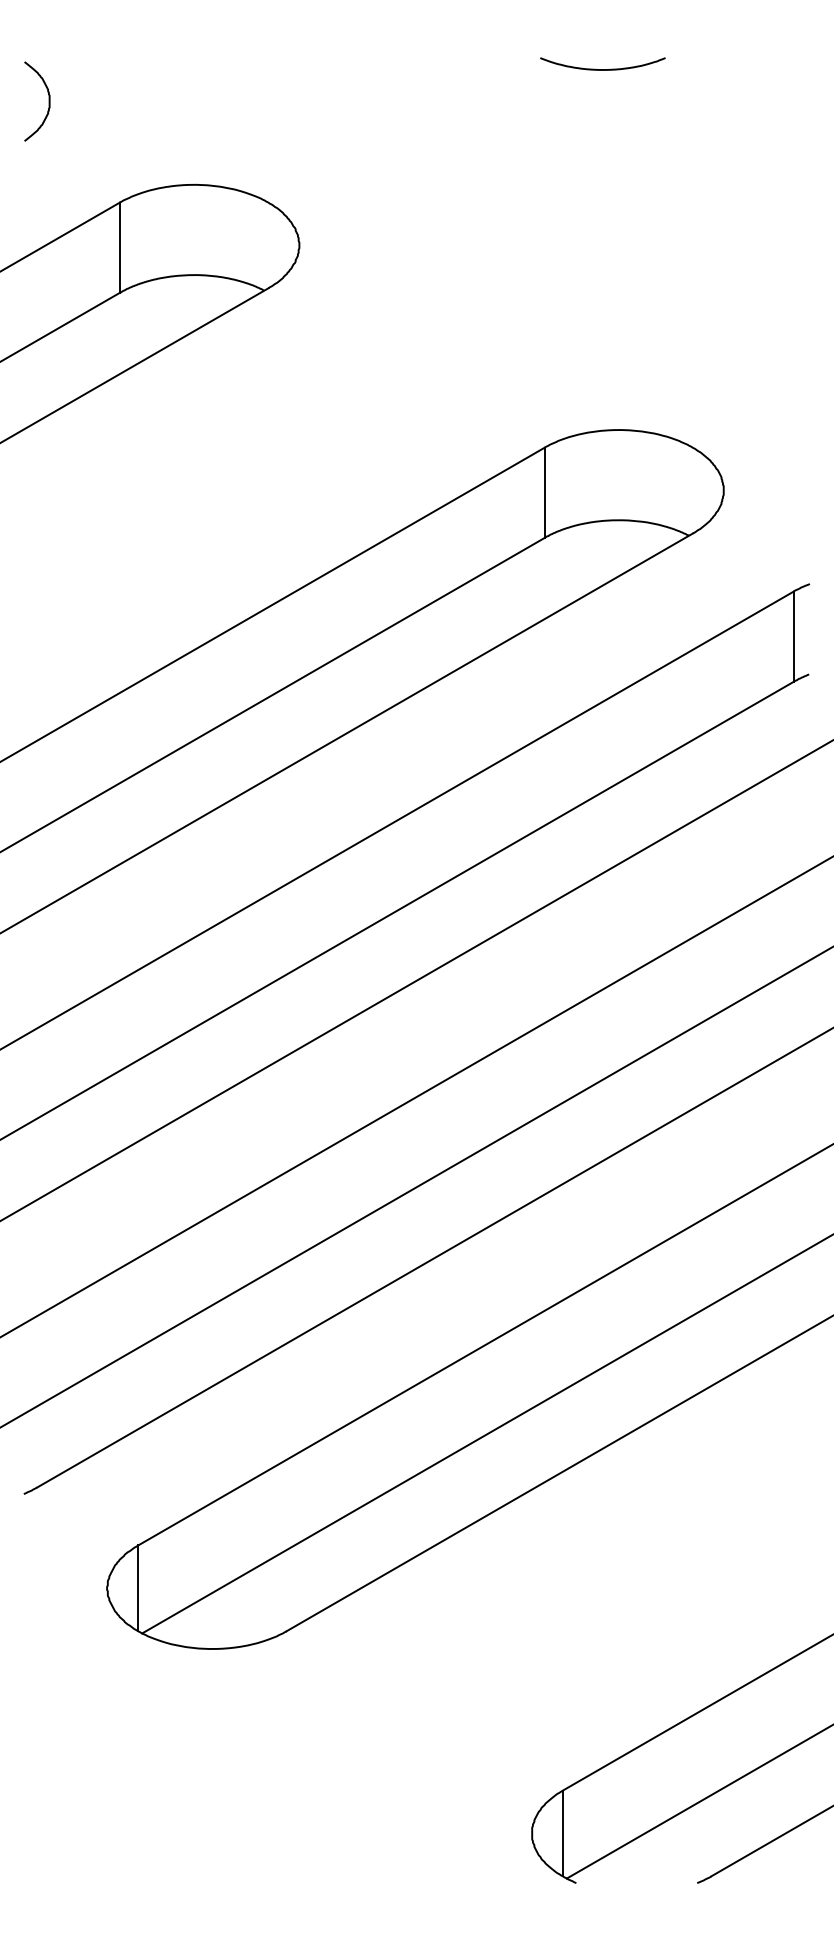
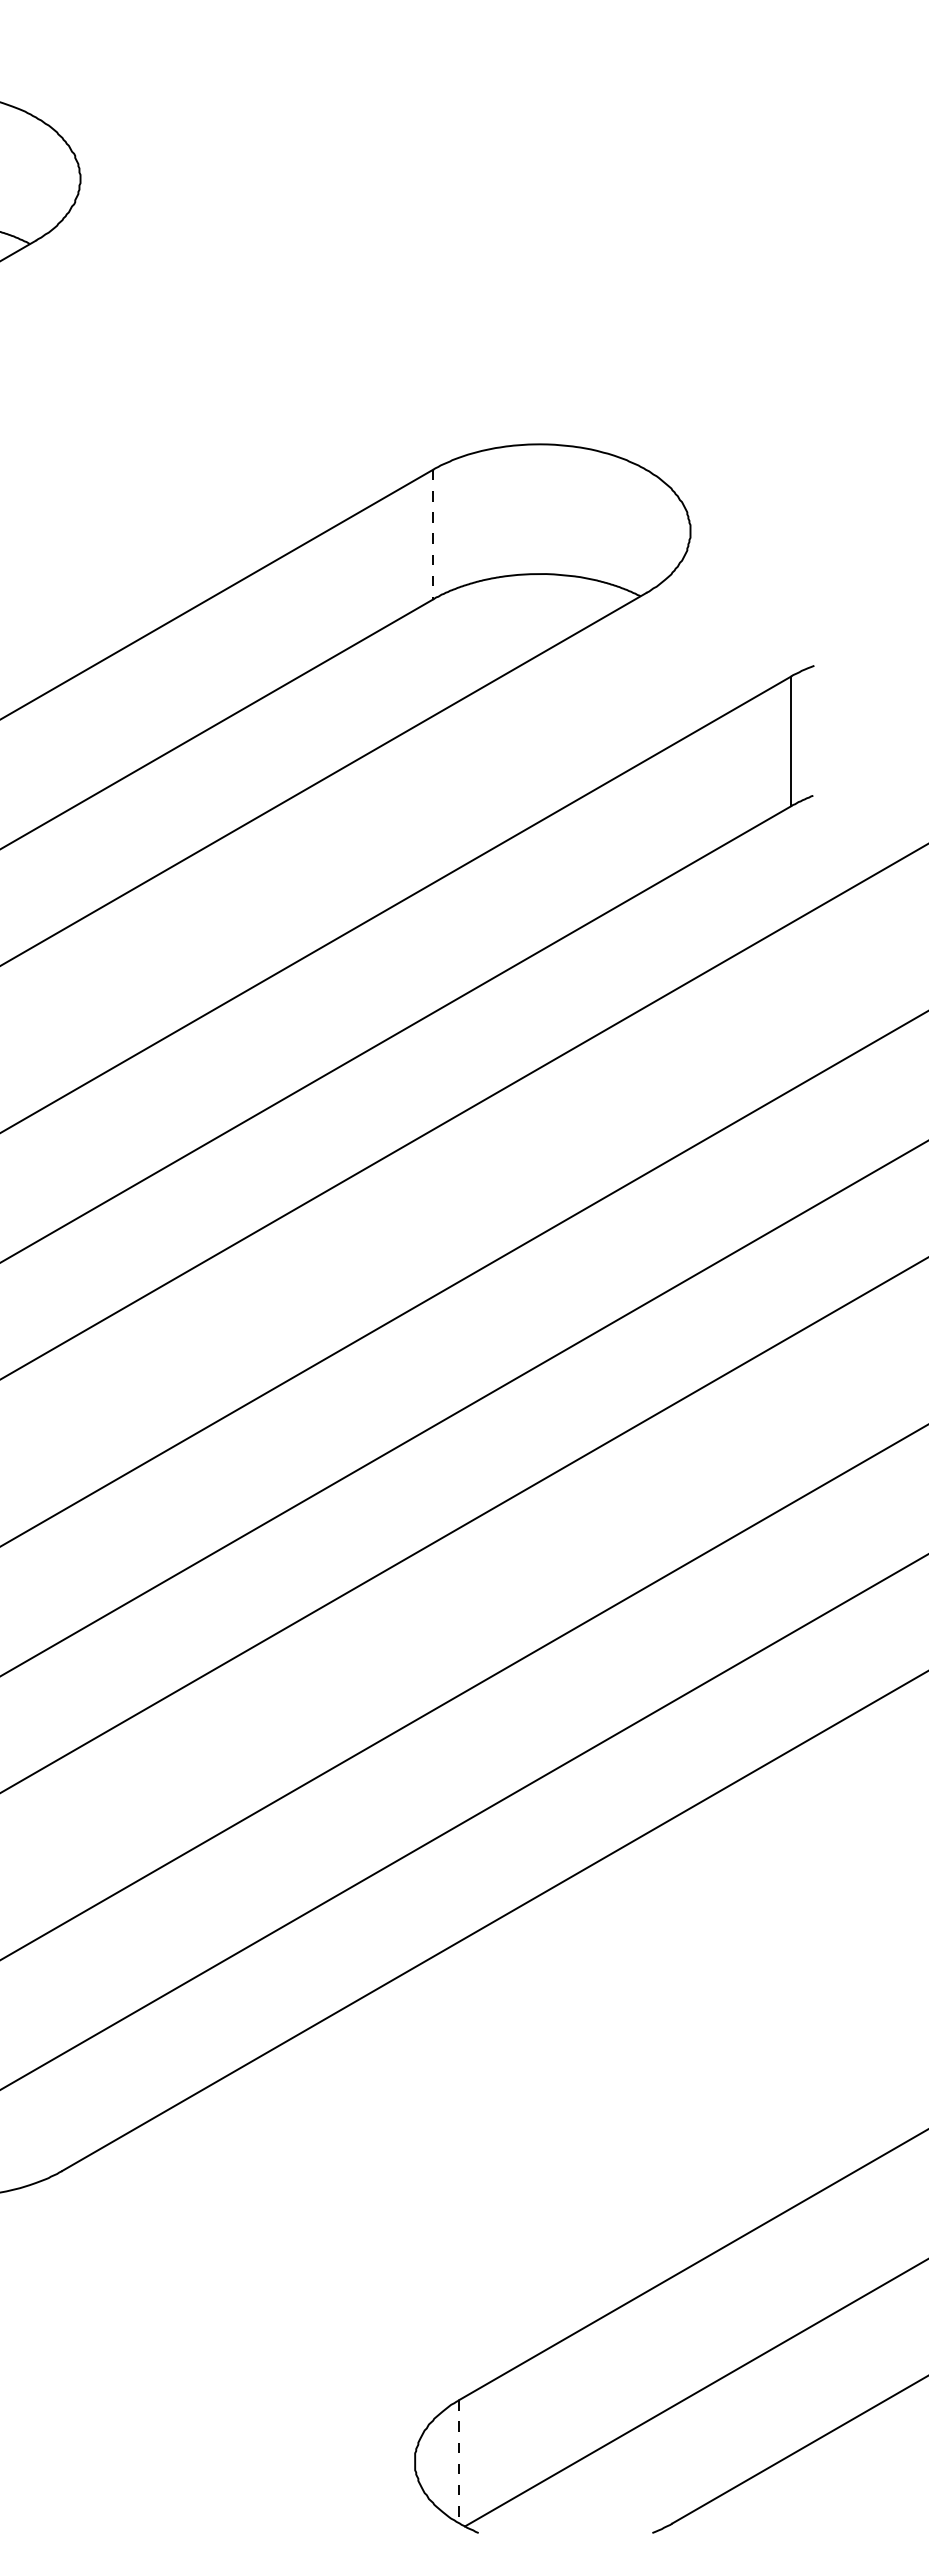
line: (544, 493) -> (432, 535), solid -> dashed
line: (562, 1833) -> (458, 2461), solid -> dashed

